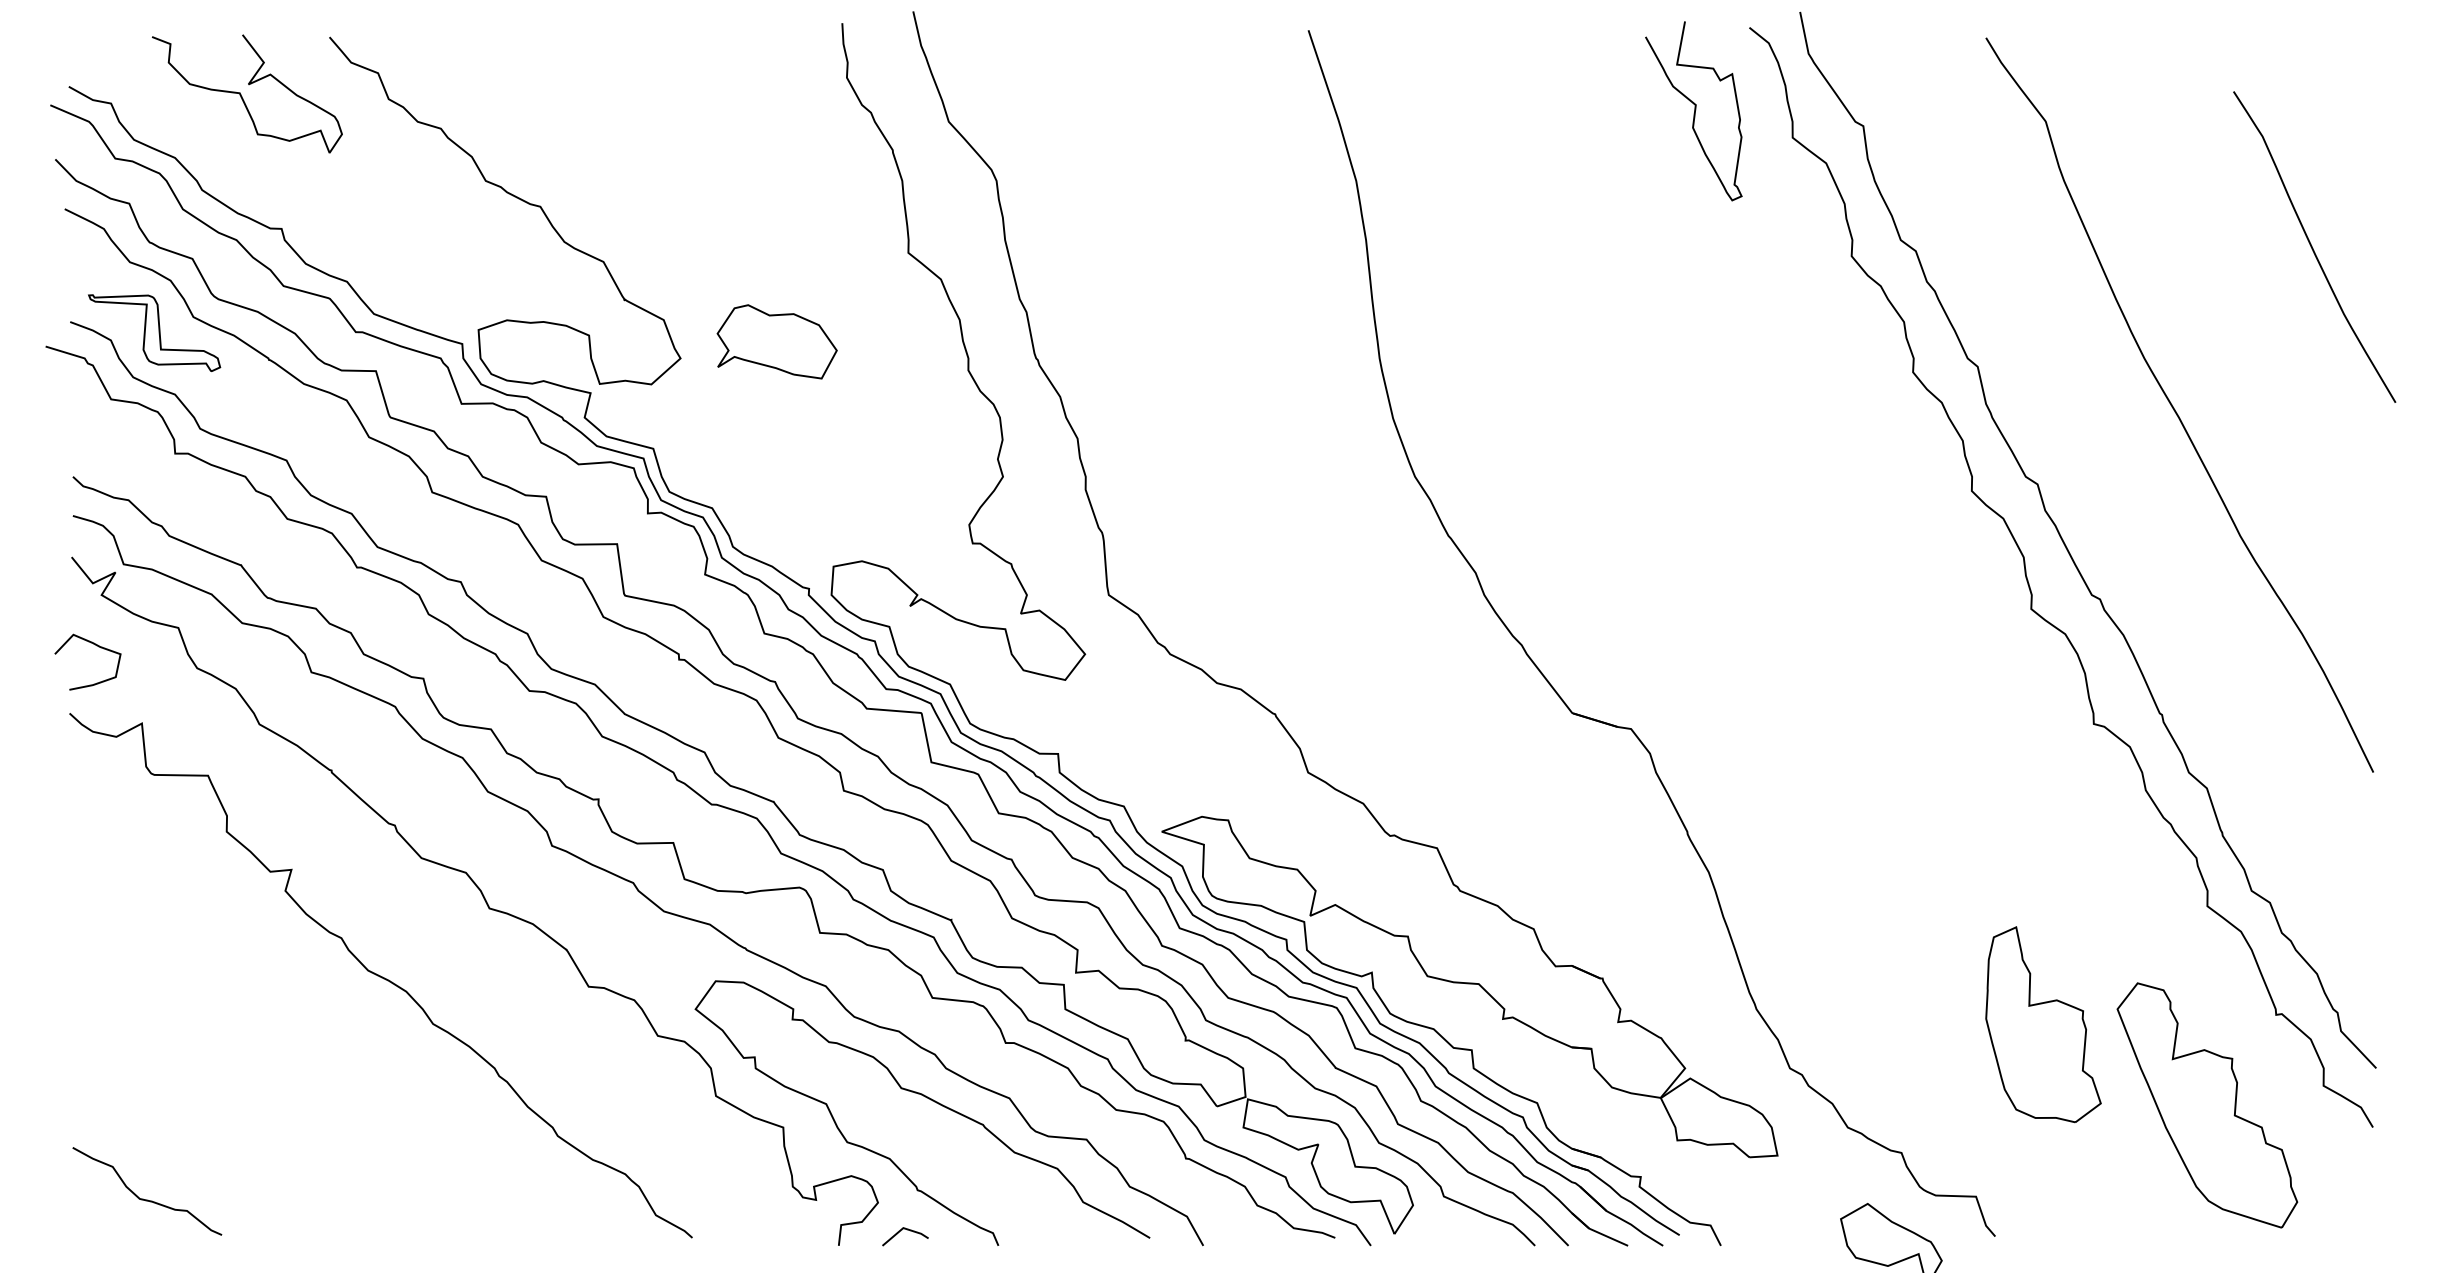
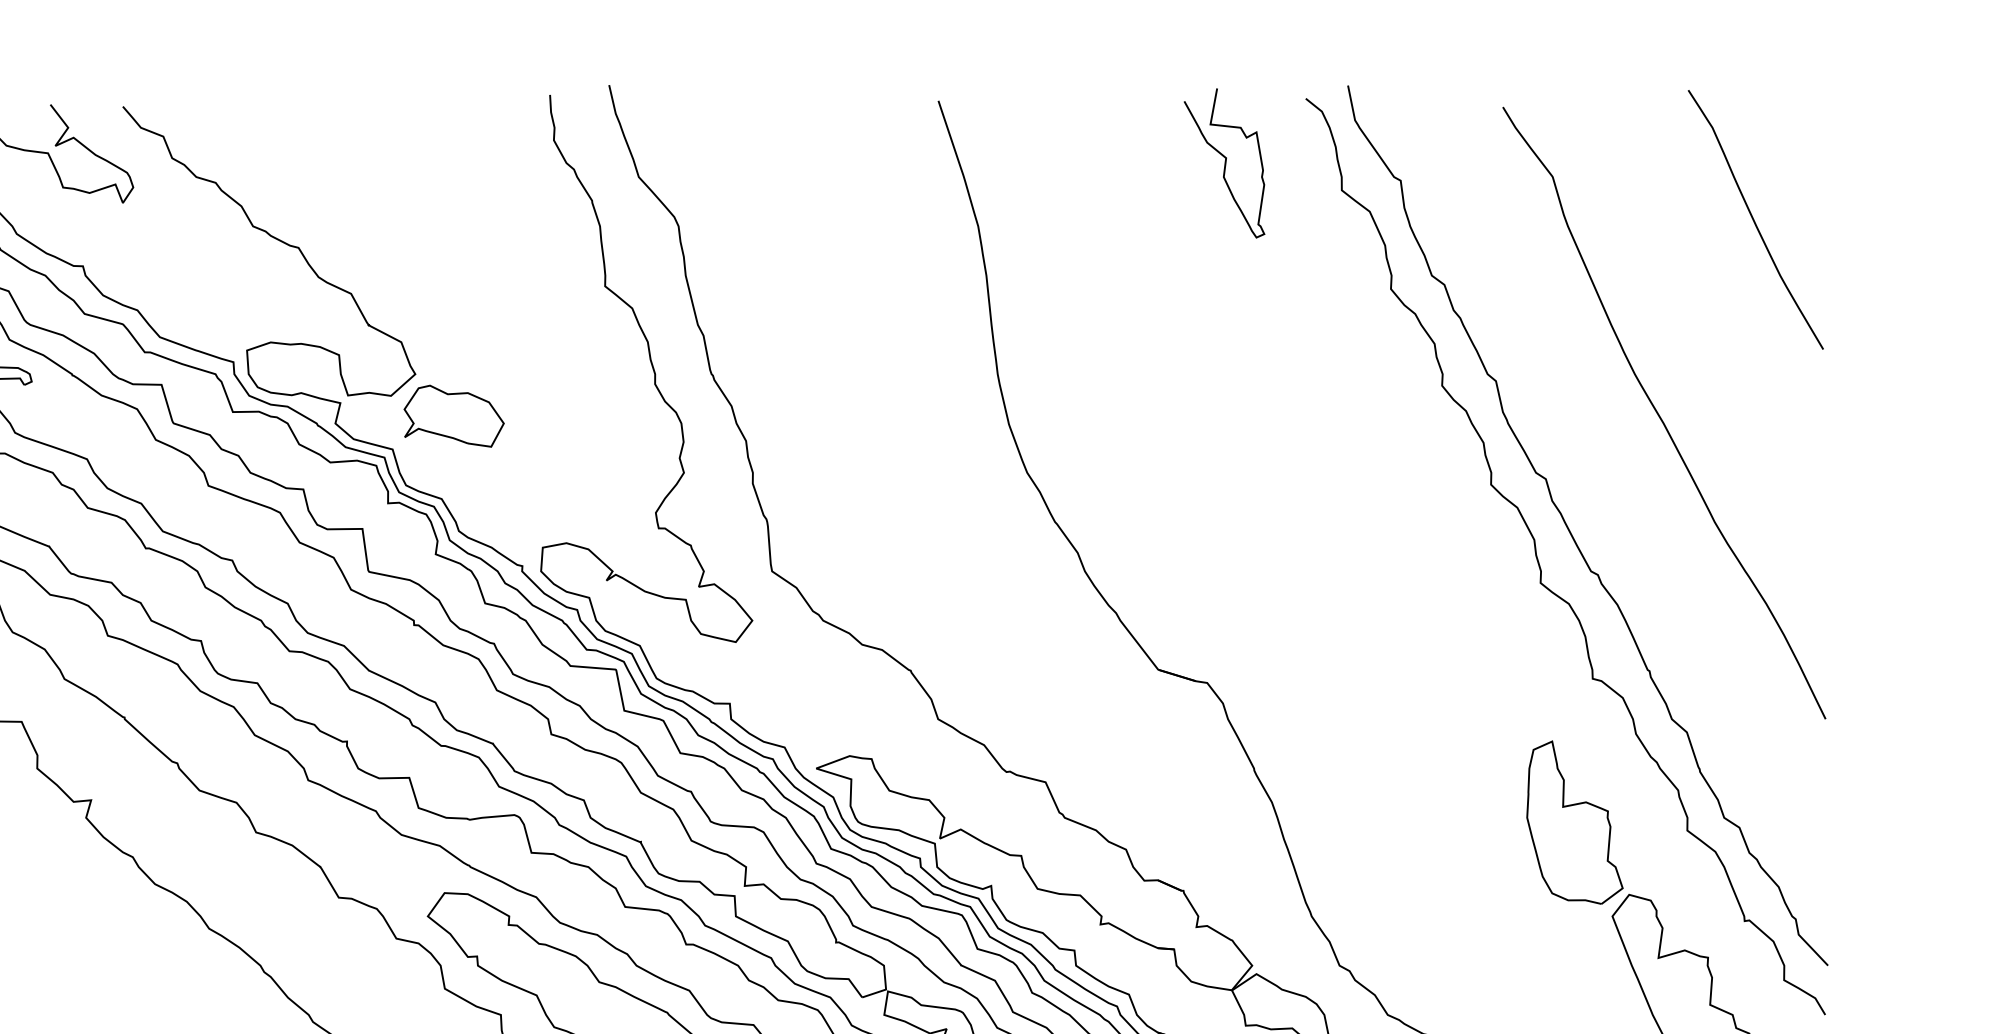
curve: (1694, 111) -> (1225, 163), moved
curve: (2312, 246) -> (1754, 219), moved
part: (776, 341) -> (453, 415), moved
part: (2043, 1024) -> (1574, 822), moved

